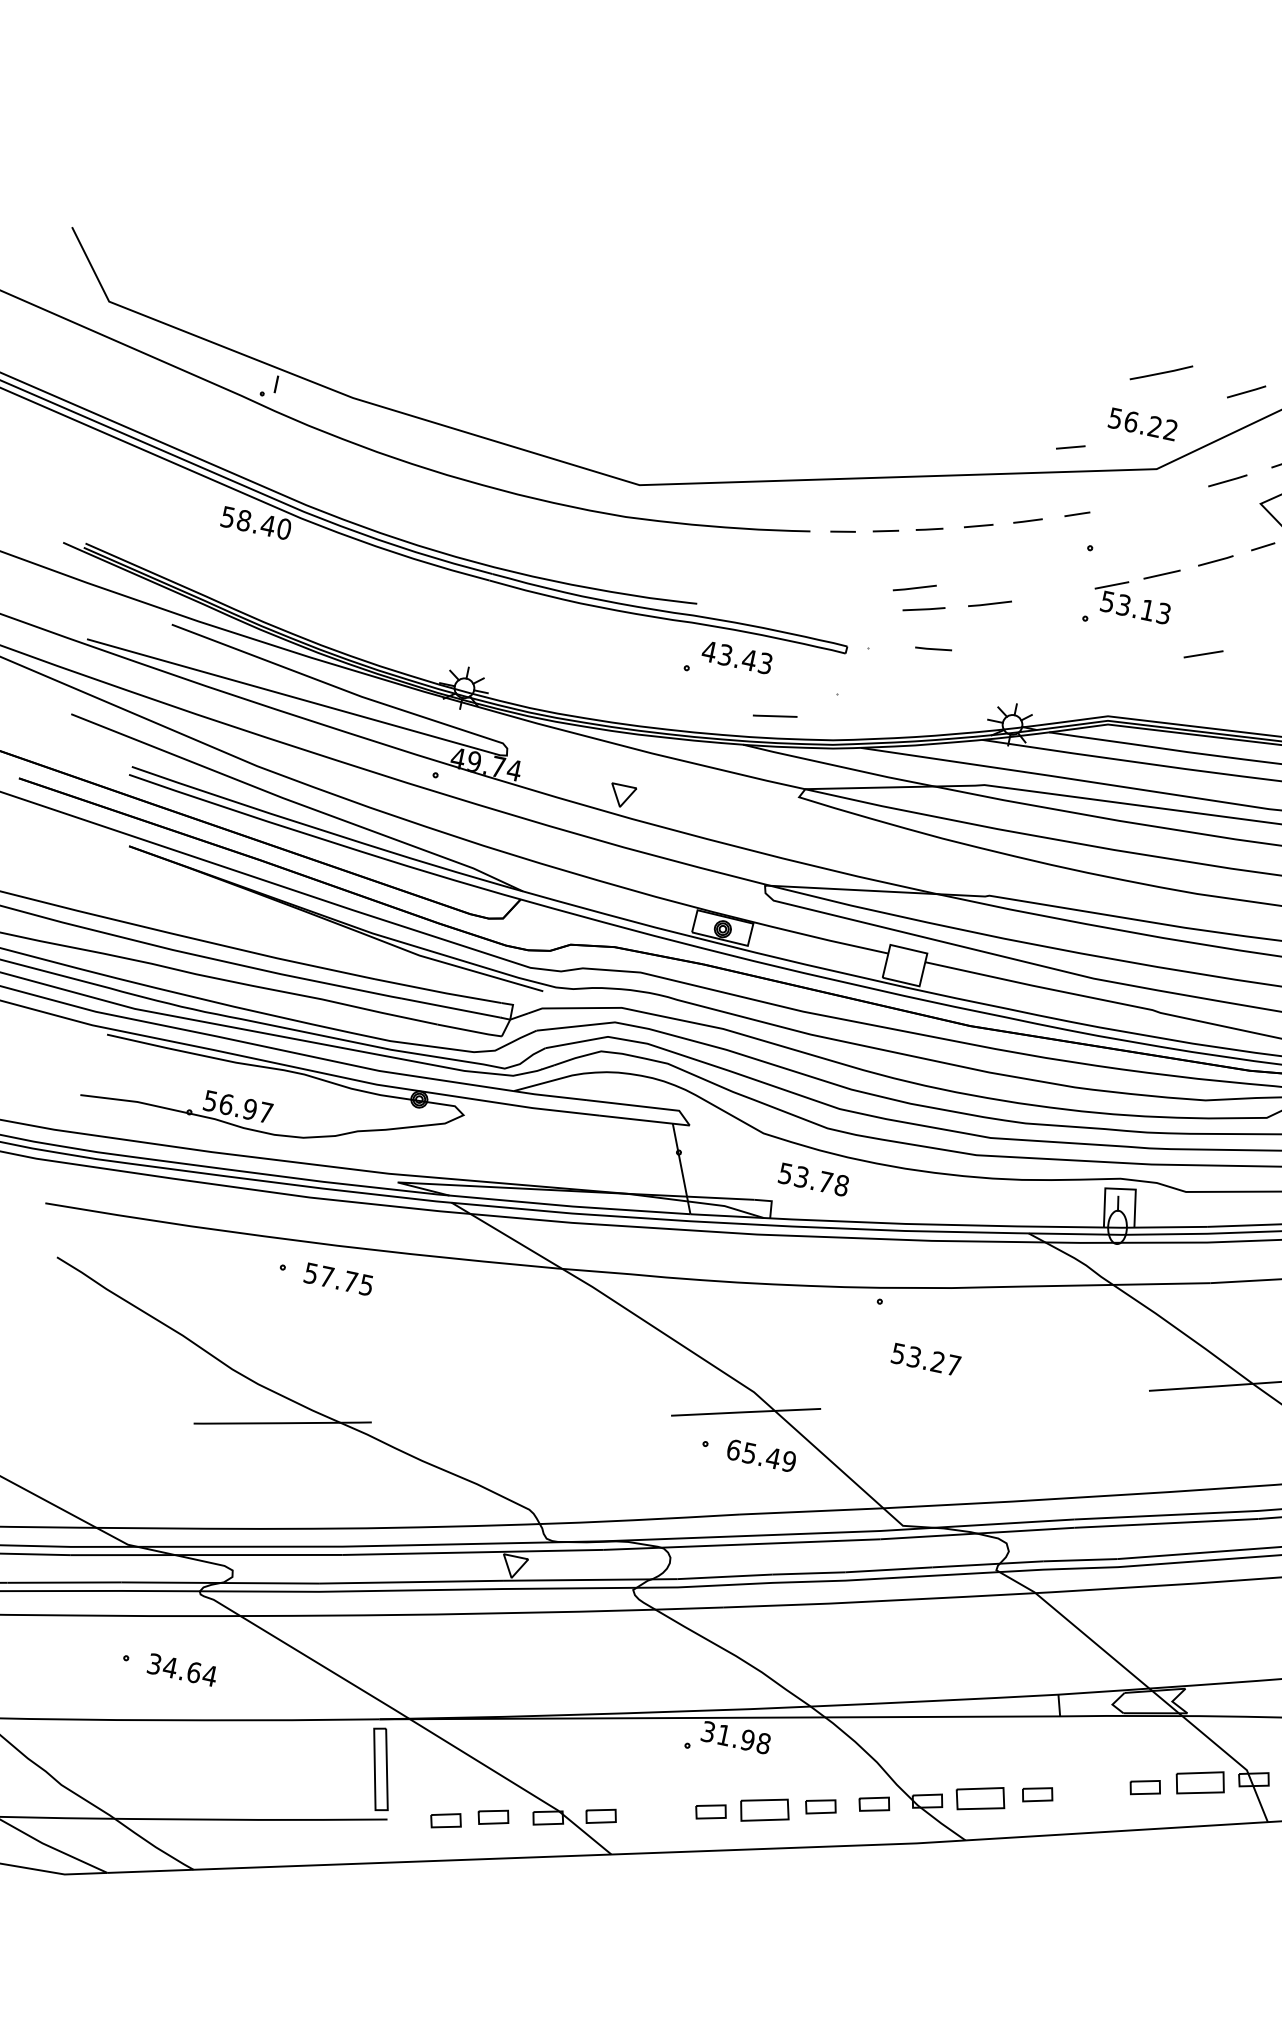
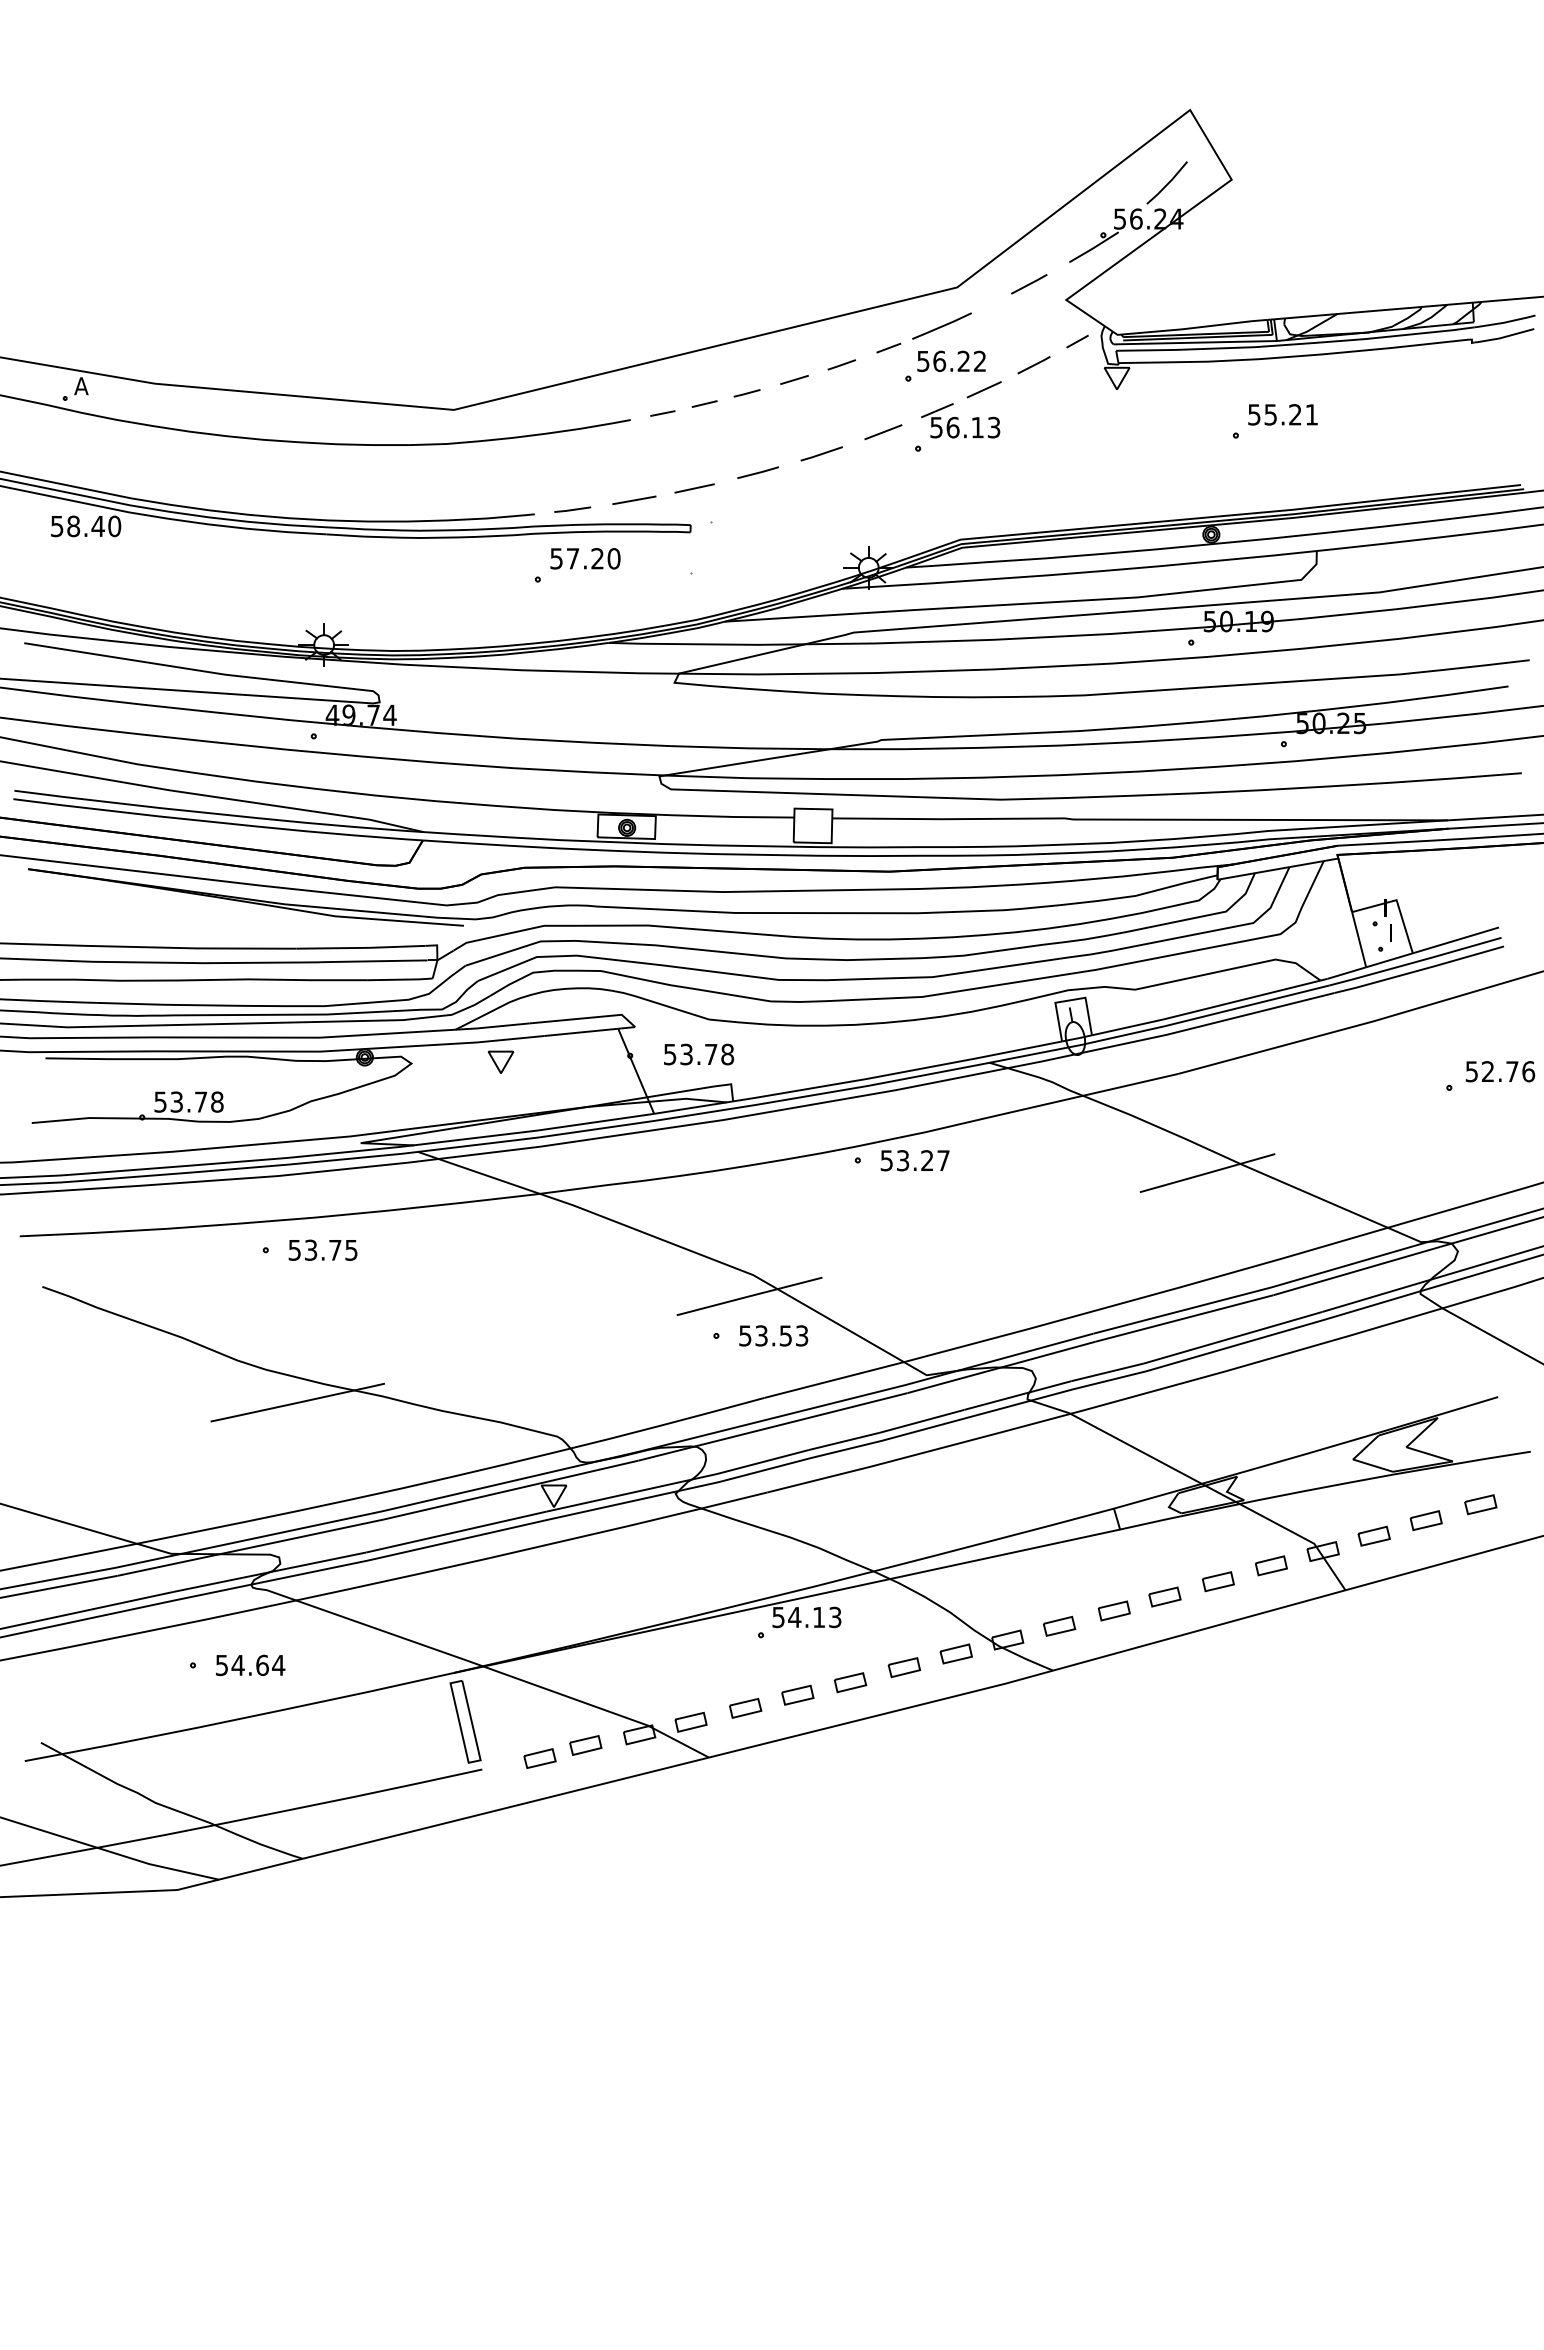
line: (1161, 372) -> (941, 325), moved
text: (280, 385) -> (81, 386), I -> A
line: (1246, 392) -> (1029, 193), removed
text: (1143, 423) -> (951, 360), moved
line: (1070, 447) -> (868, 283), removed
line: (914, 587) -> (744, 453), removed
text: (1123, 605) -> (952, 427), 53.13 -> 56.13
line: (858, 611) -> (694, 488), added
line: (933, 648) -> (572, 509), moved
line: (1203, 654) -> (883, 432), moved
text: (736, 657) -> (584, 558), 43.43 -> 57.20
line: (775, 715) -> (634, 499), moved
part: (621, 795) -> (500, 1061), moved
text: (245, 1107) -> (196, 1101), 56.97 -> 53.78
text: (814, 1179) -> (699, 1054), moved
text: (327, 1276) -> (311, 1249), 57.75 -> 53.75
text: (925, 1359) -> (914, 1160), moved
text: (761, 1455) -> (773, 1335), 65.49 -> 53.53
text: (155, 1663) -> (222, 1664), 34.64 -> 54.64
text: (736, 1737) -> (807, 1617), 31.98 -> 54.13
part: (1200, 1782) -> (1271, 1565), size x0.62
part: (1089, 1790) -> (1164, 1596), added
part: (981, 1797) -> (1059, 1625), size x0.62
part: (765, 1810) -> (850, 1682), size x0.62
part: (657, 1813) -> (745, 1707), added

